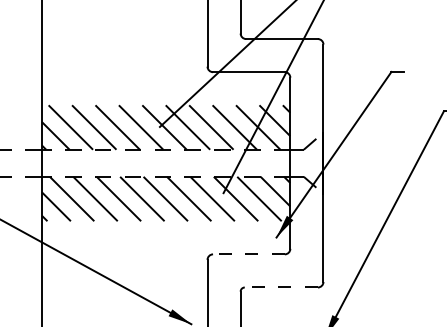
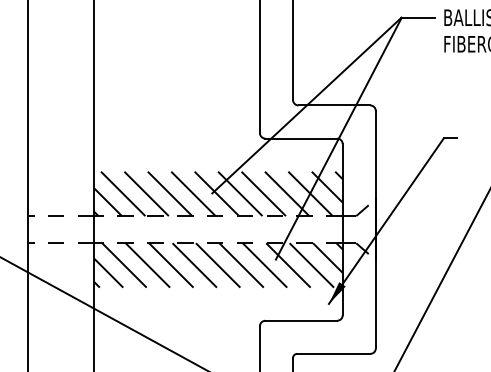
line: (249, 254) -> (301, 320), dashed -> solid
line: (281, 287) -> (333, 353), dashed -> solid

